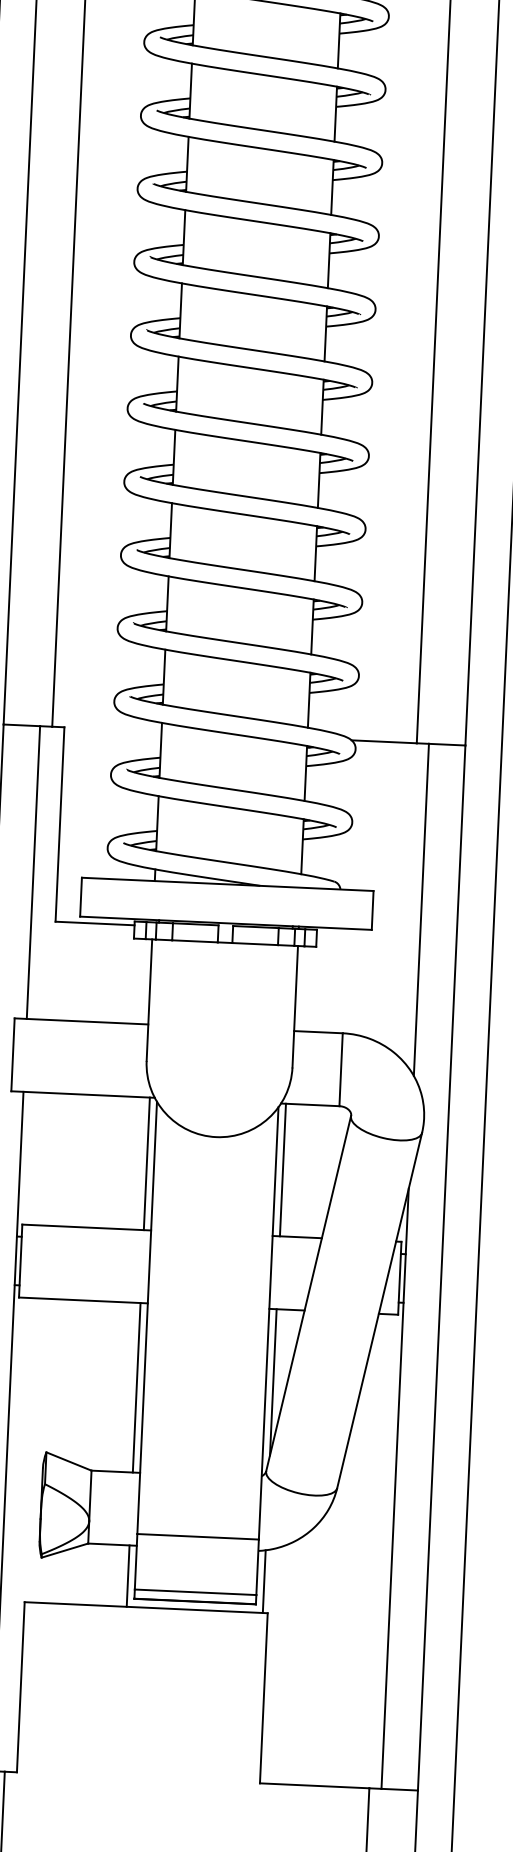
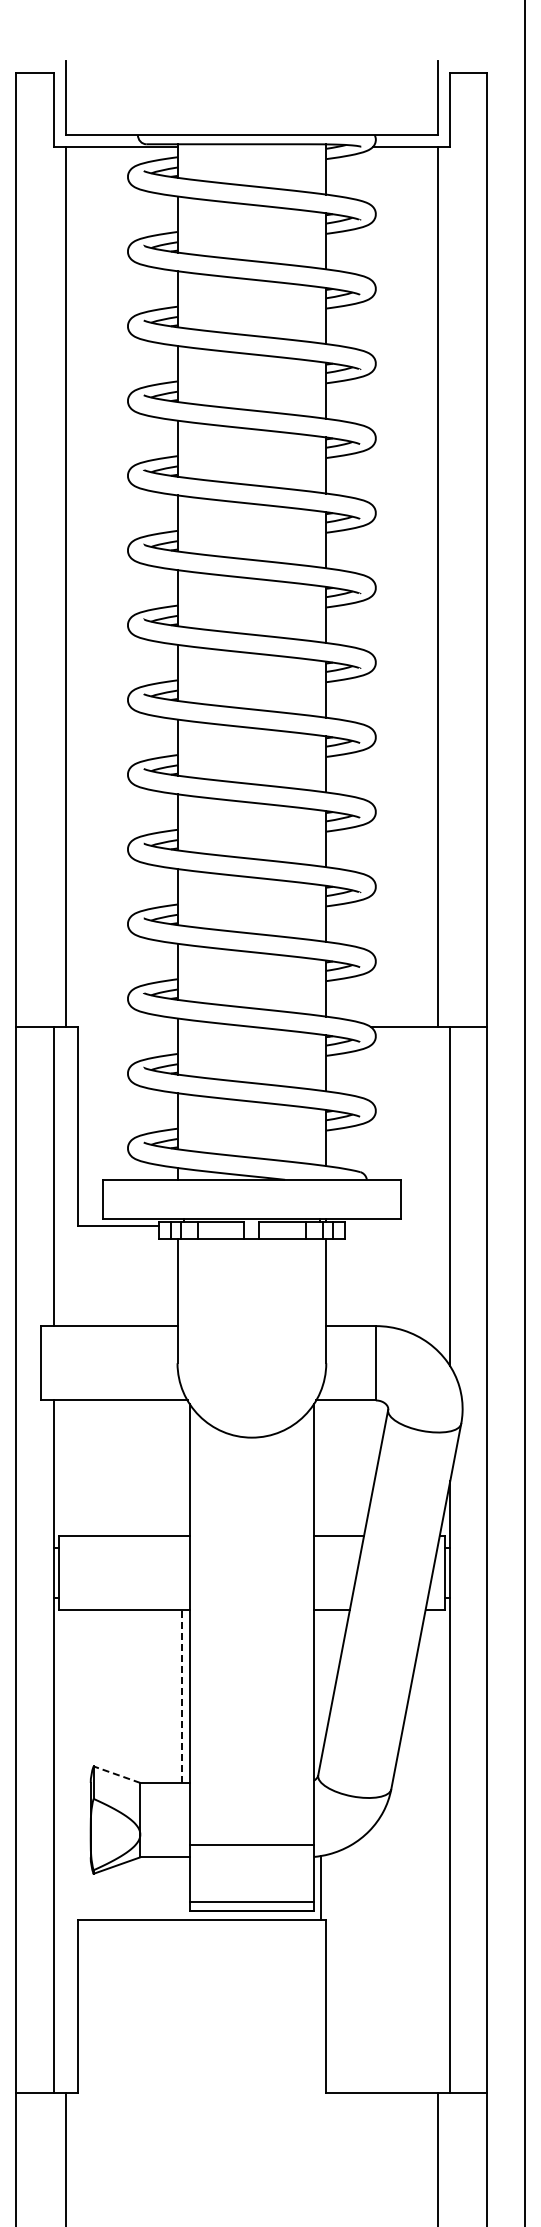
line: (146, 1163) -> (182, 1467), removed
line: (283, 1169) -> (321, 1467), removed
line: (273, 1382) -> (321, 1684), removed
line: (136, 1387) -> (182, 1696), solid -> dashed
line: (68, 1461) -> (116, 1774), solid -> dashed
line: (128, 1576) -> (182, 1888), removed

